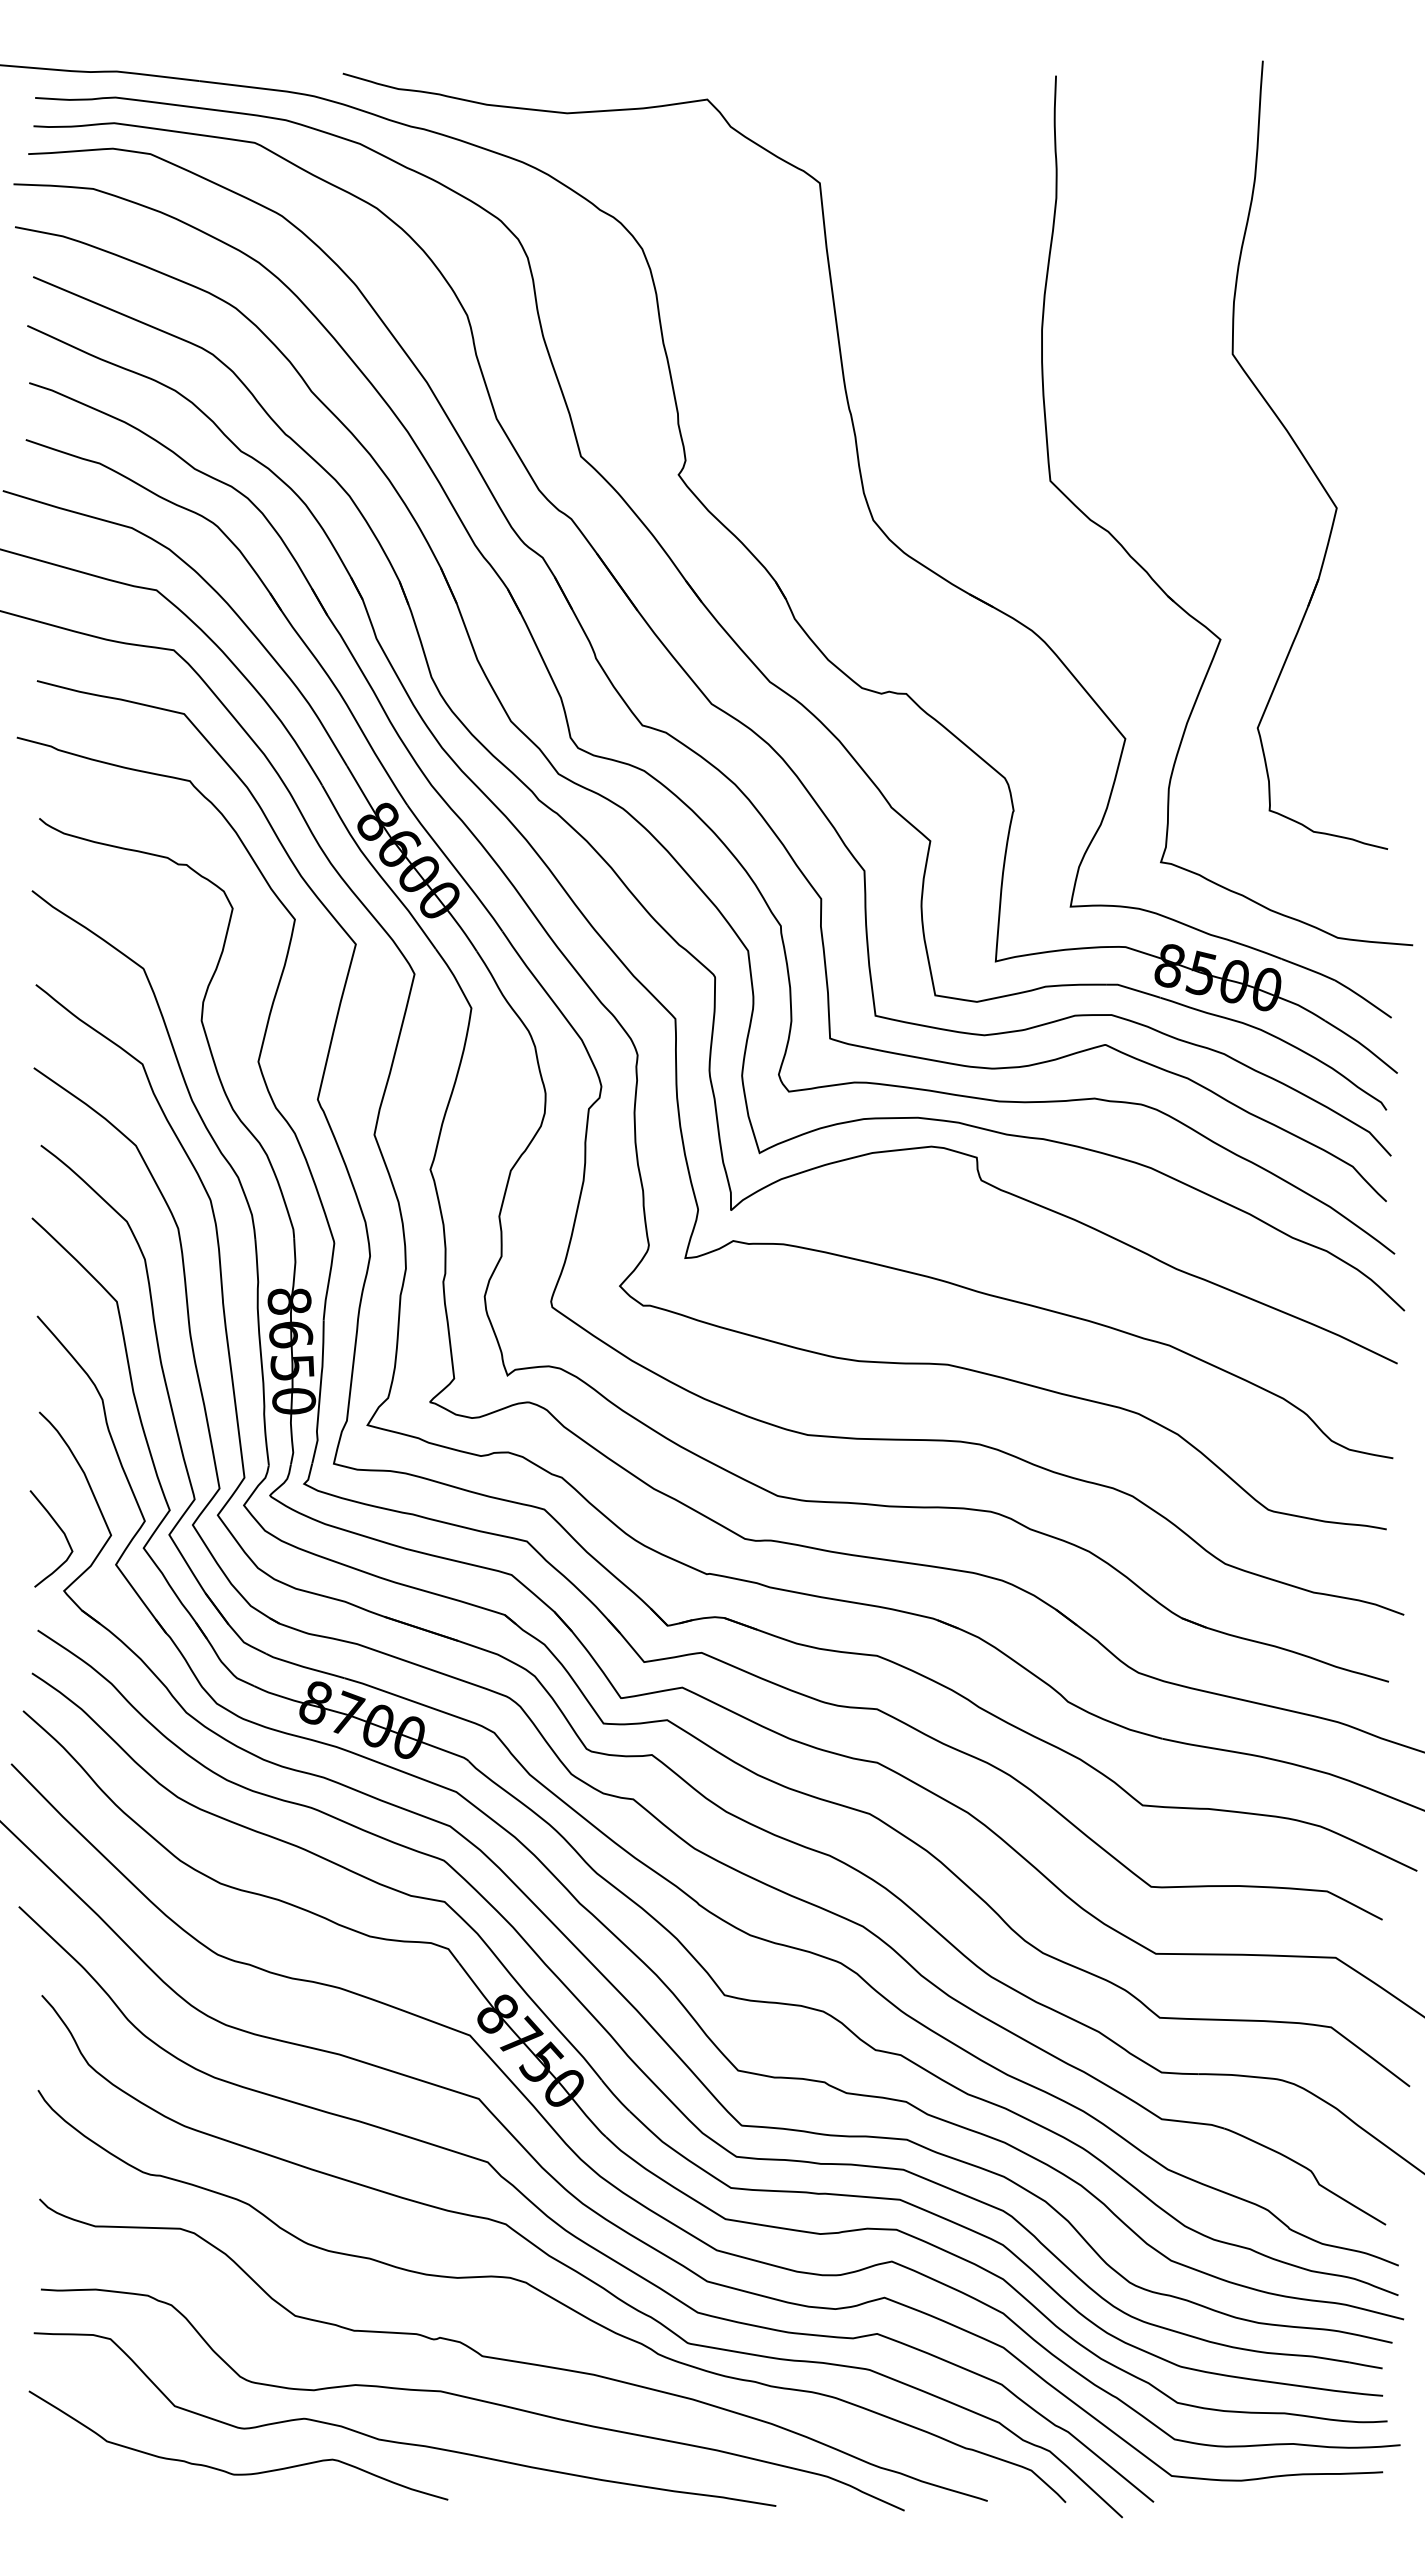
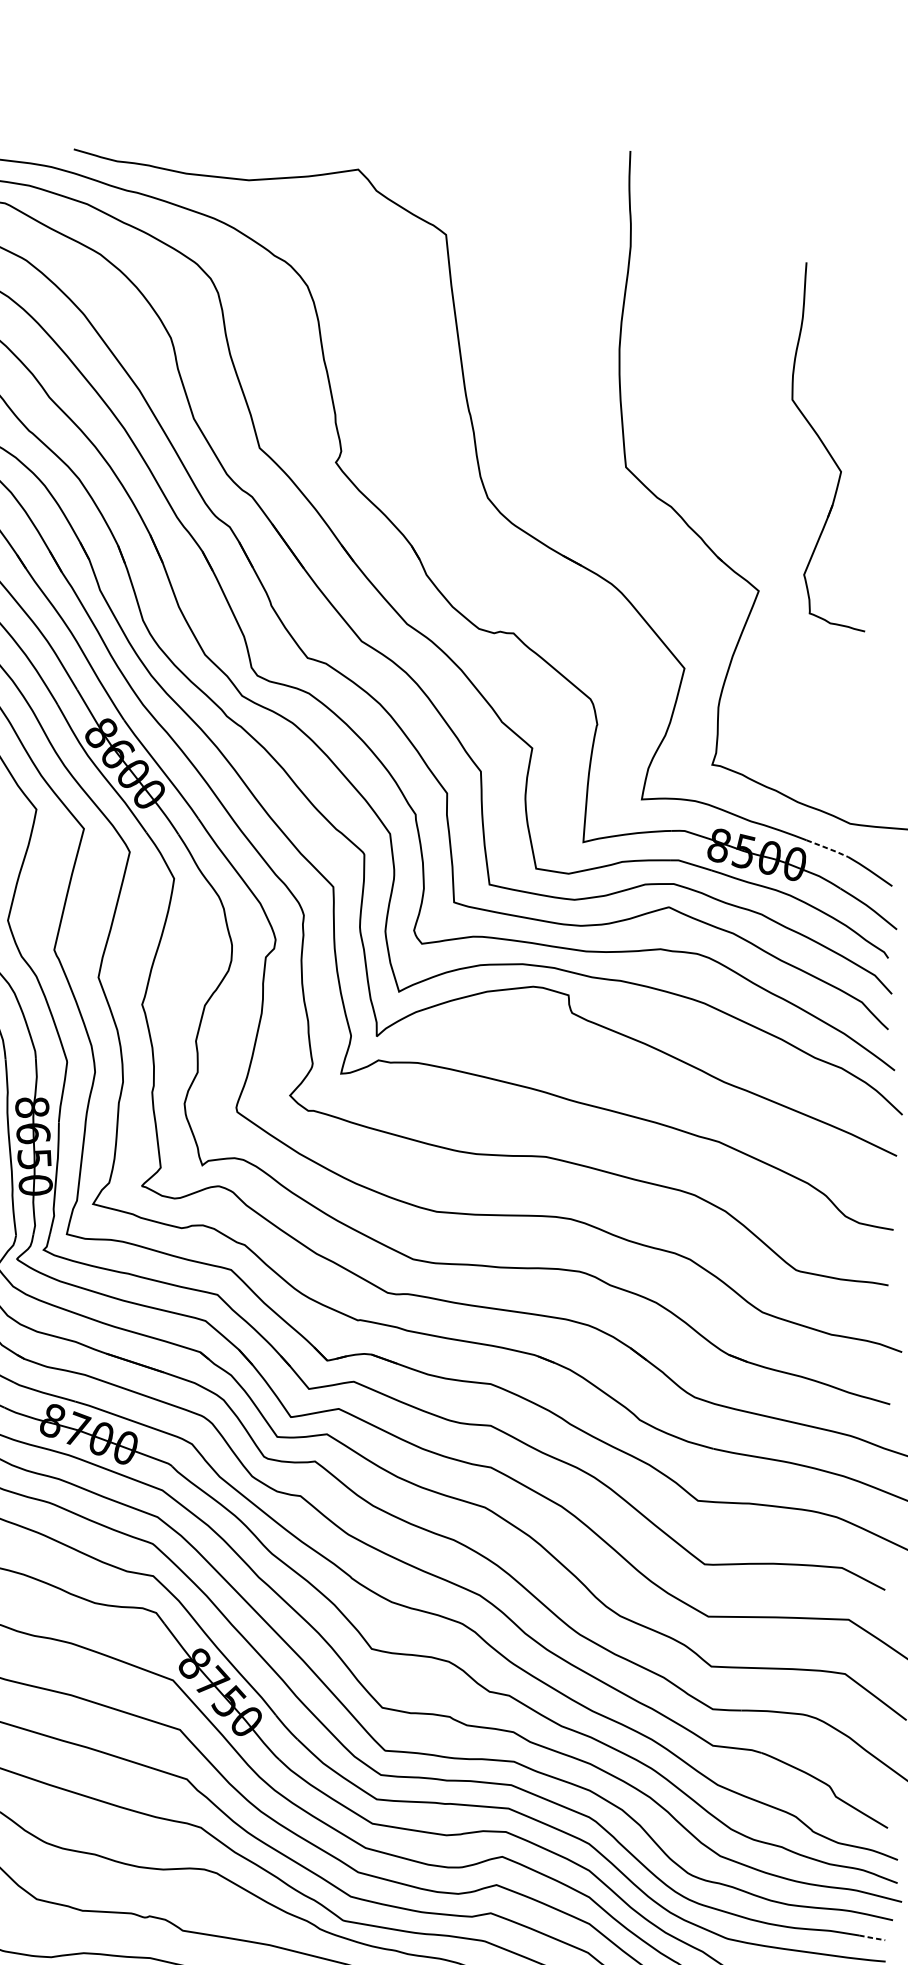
part: (1309, 454) -> (828, 446), size x0.6
line: (1309, 969) -> (828, 848), solid -> dashed
line: (1365, 2365) -> (871, 1937), solid -> dashed

